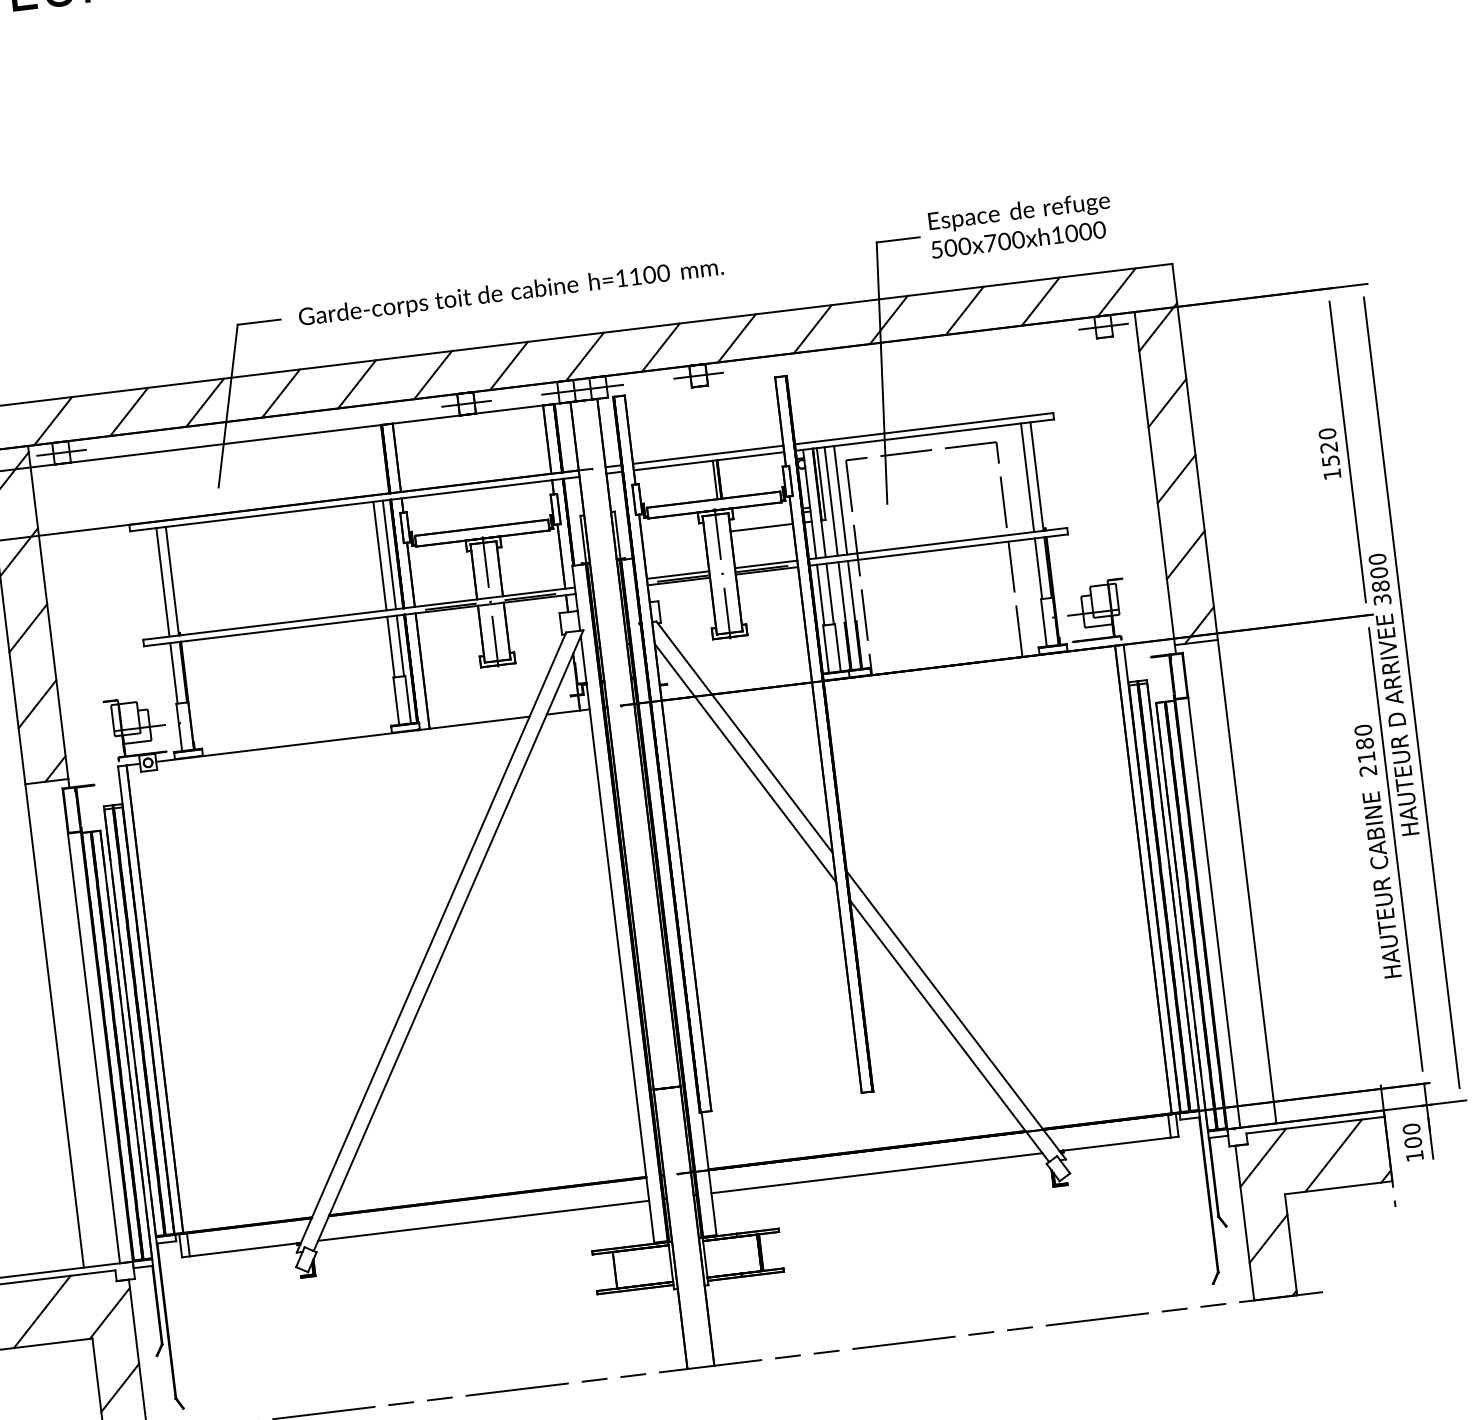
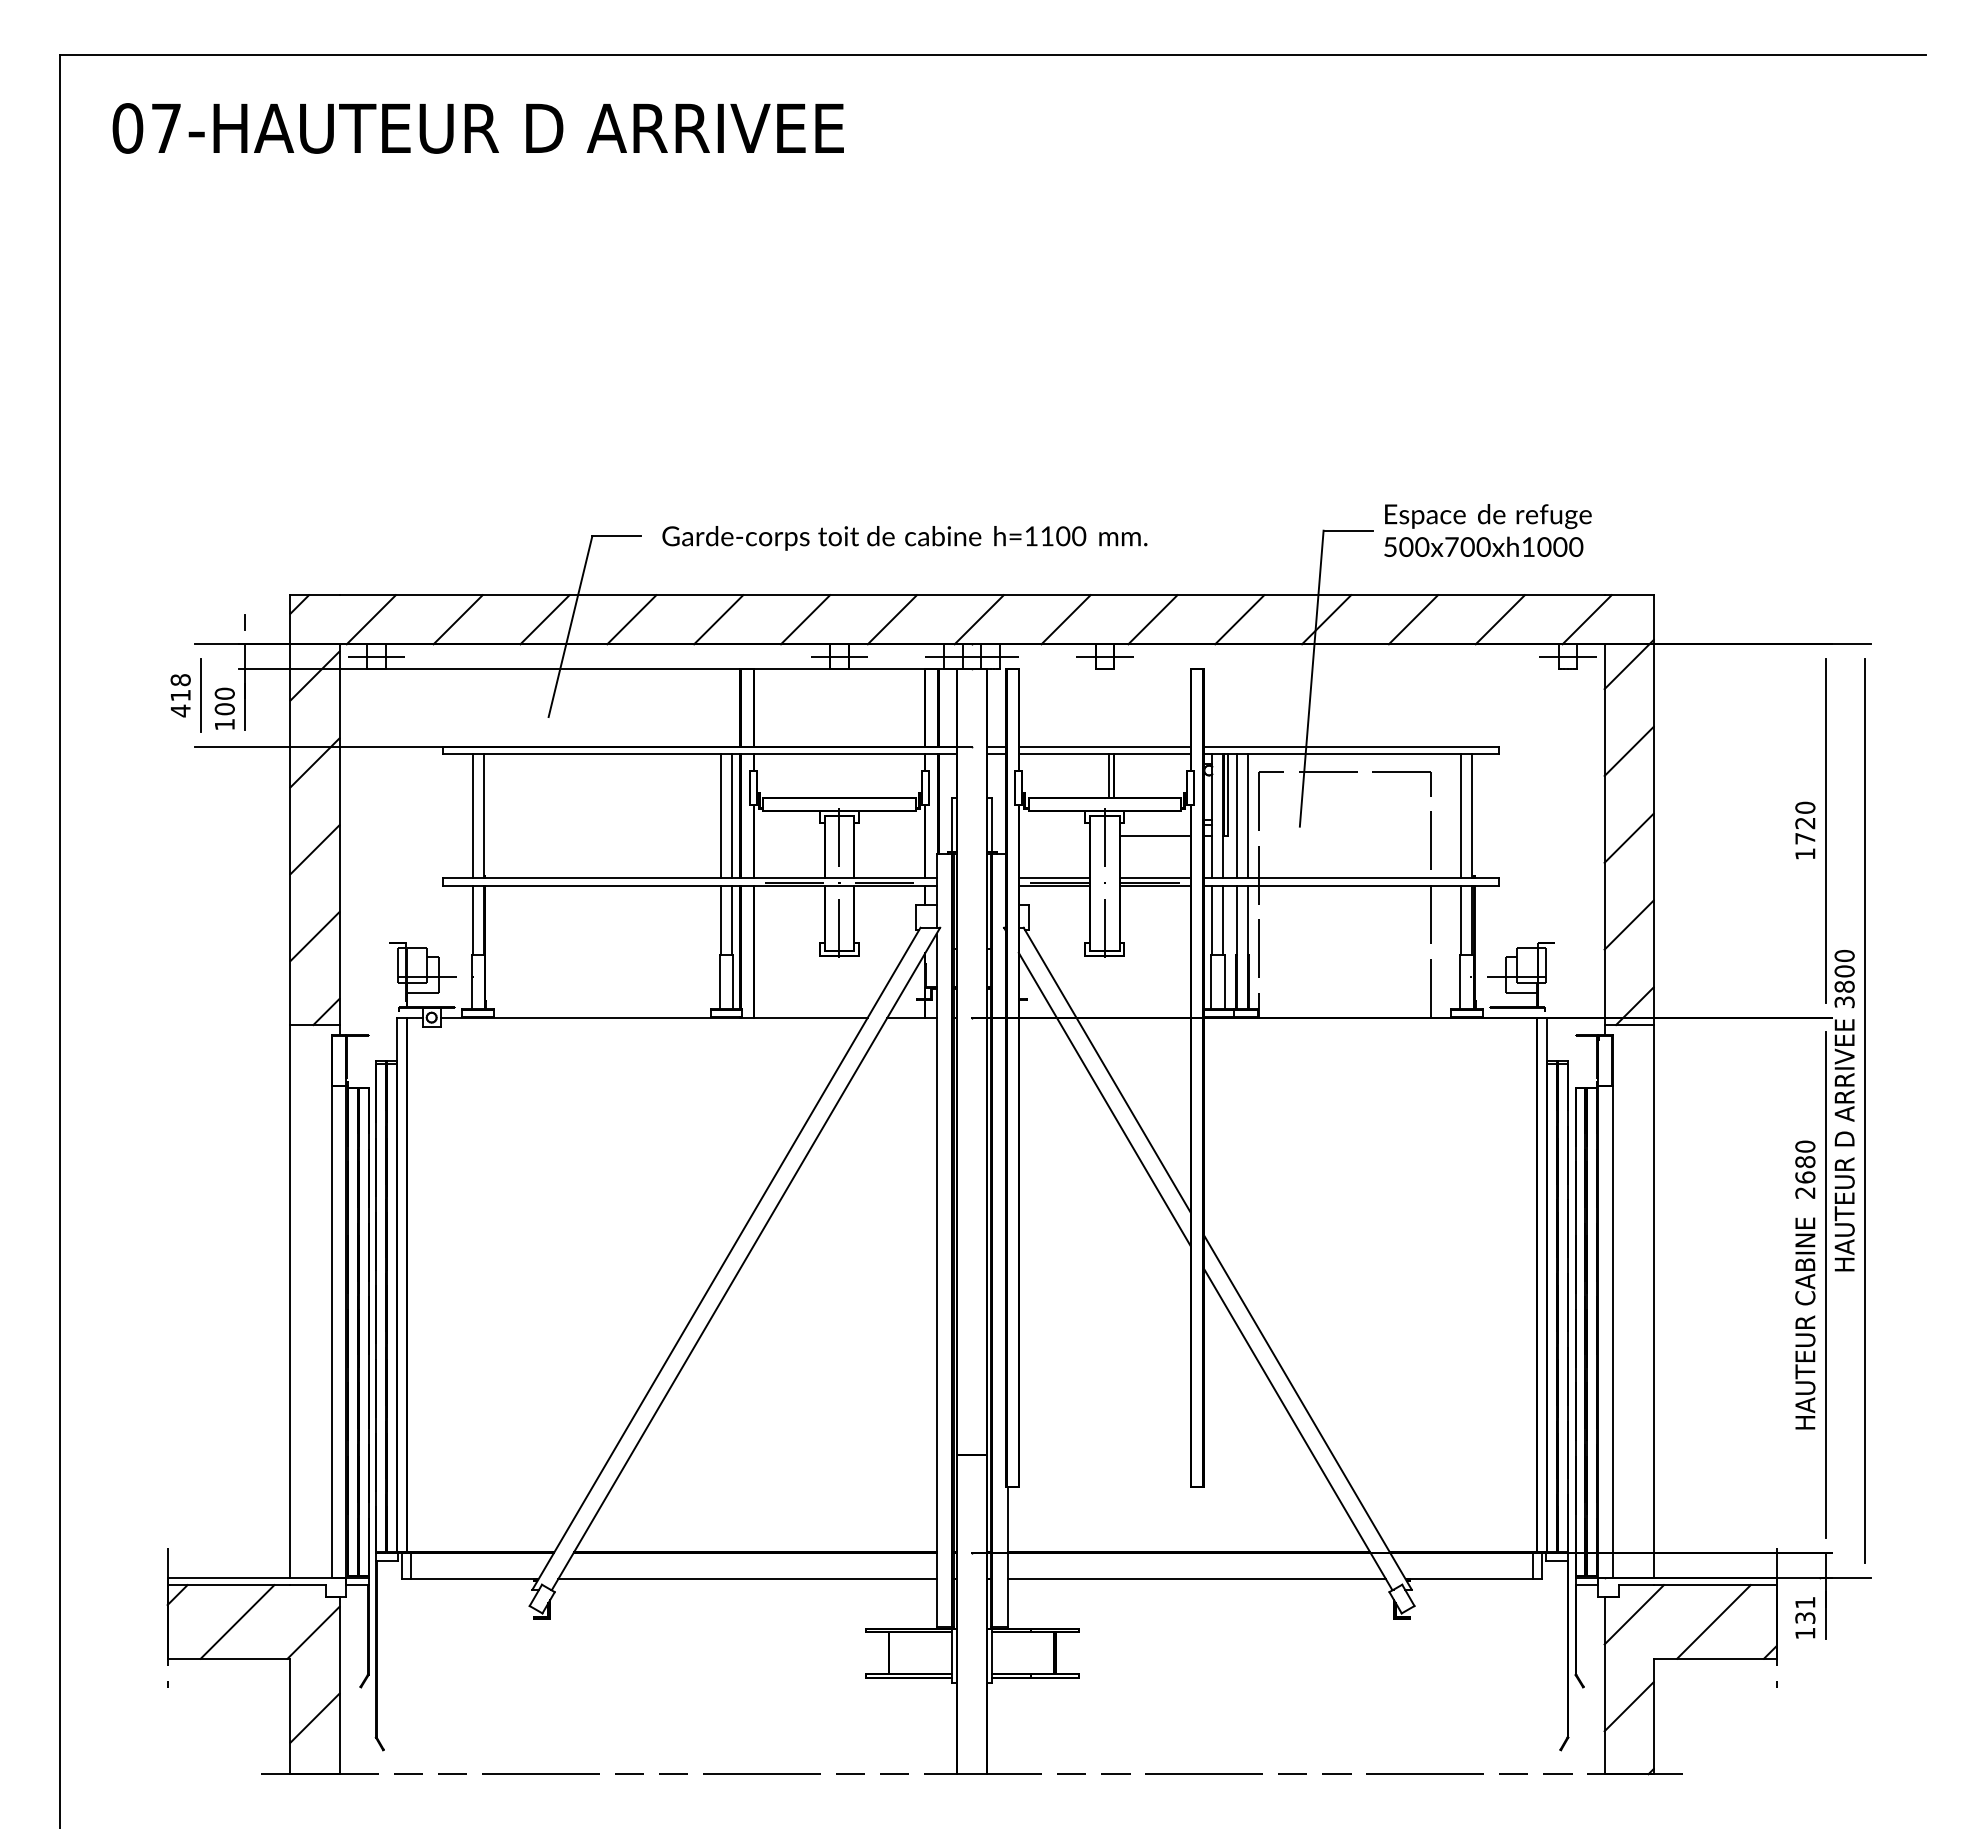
text: (1330, 460) -> (1805, 838), 1520 -> 1720
text: (1366, 757) -> (1805, 1177), 2180 -> 2680
text: (1412, 1135) -> (1805, 1610), 100 -> 131

